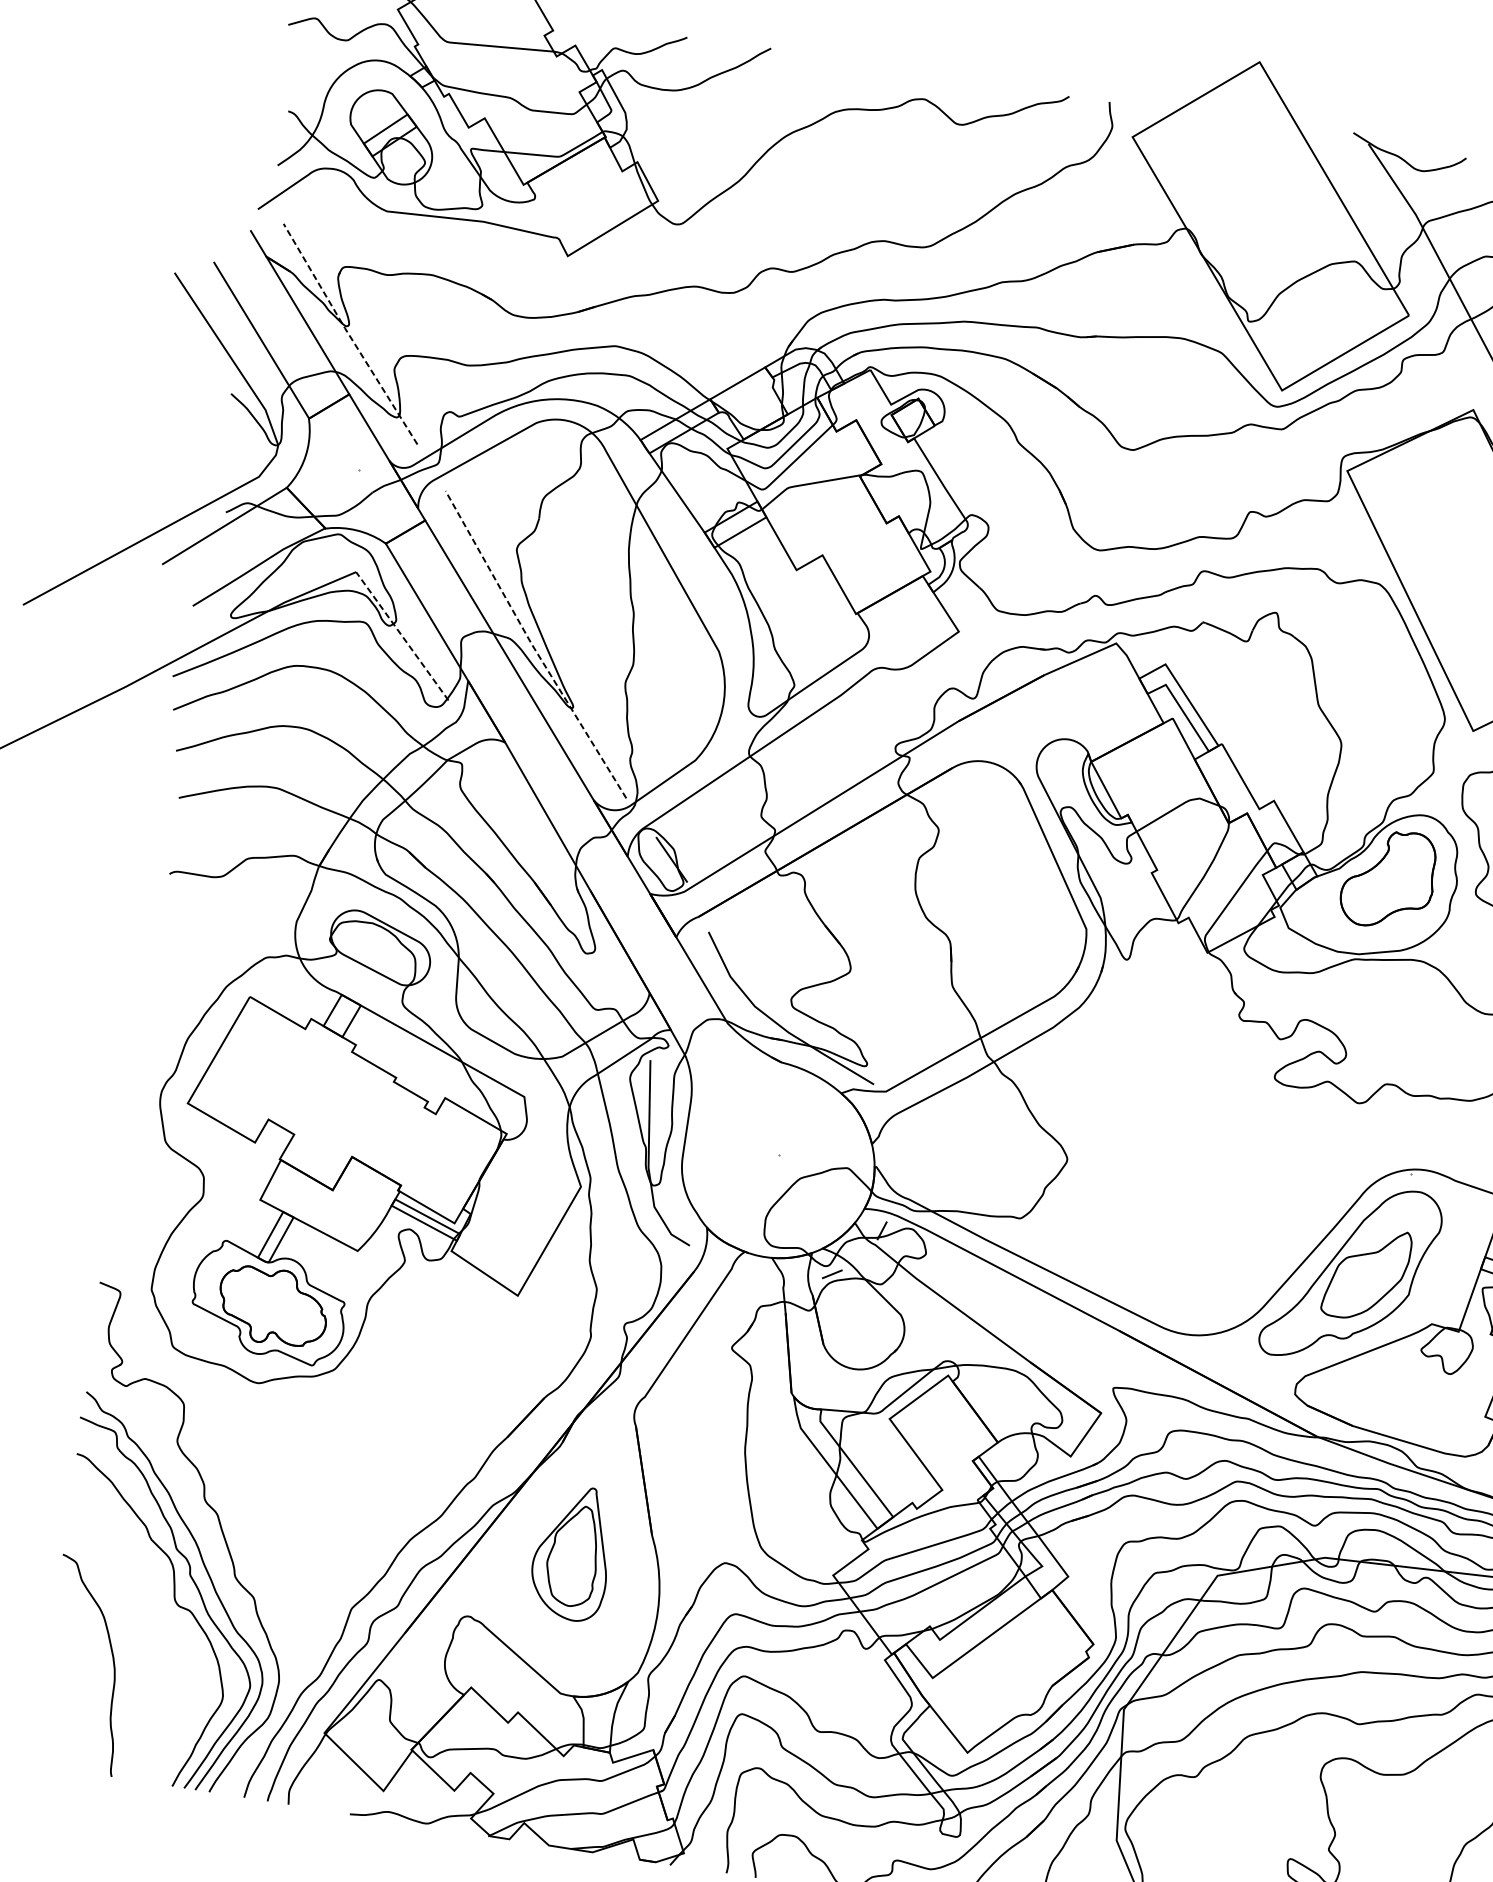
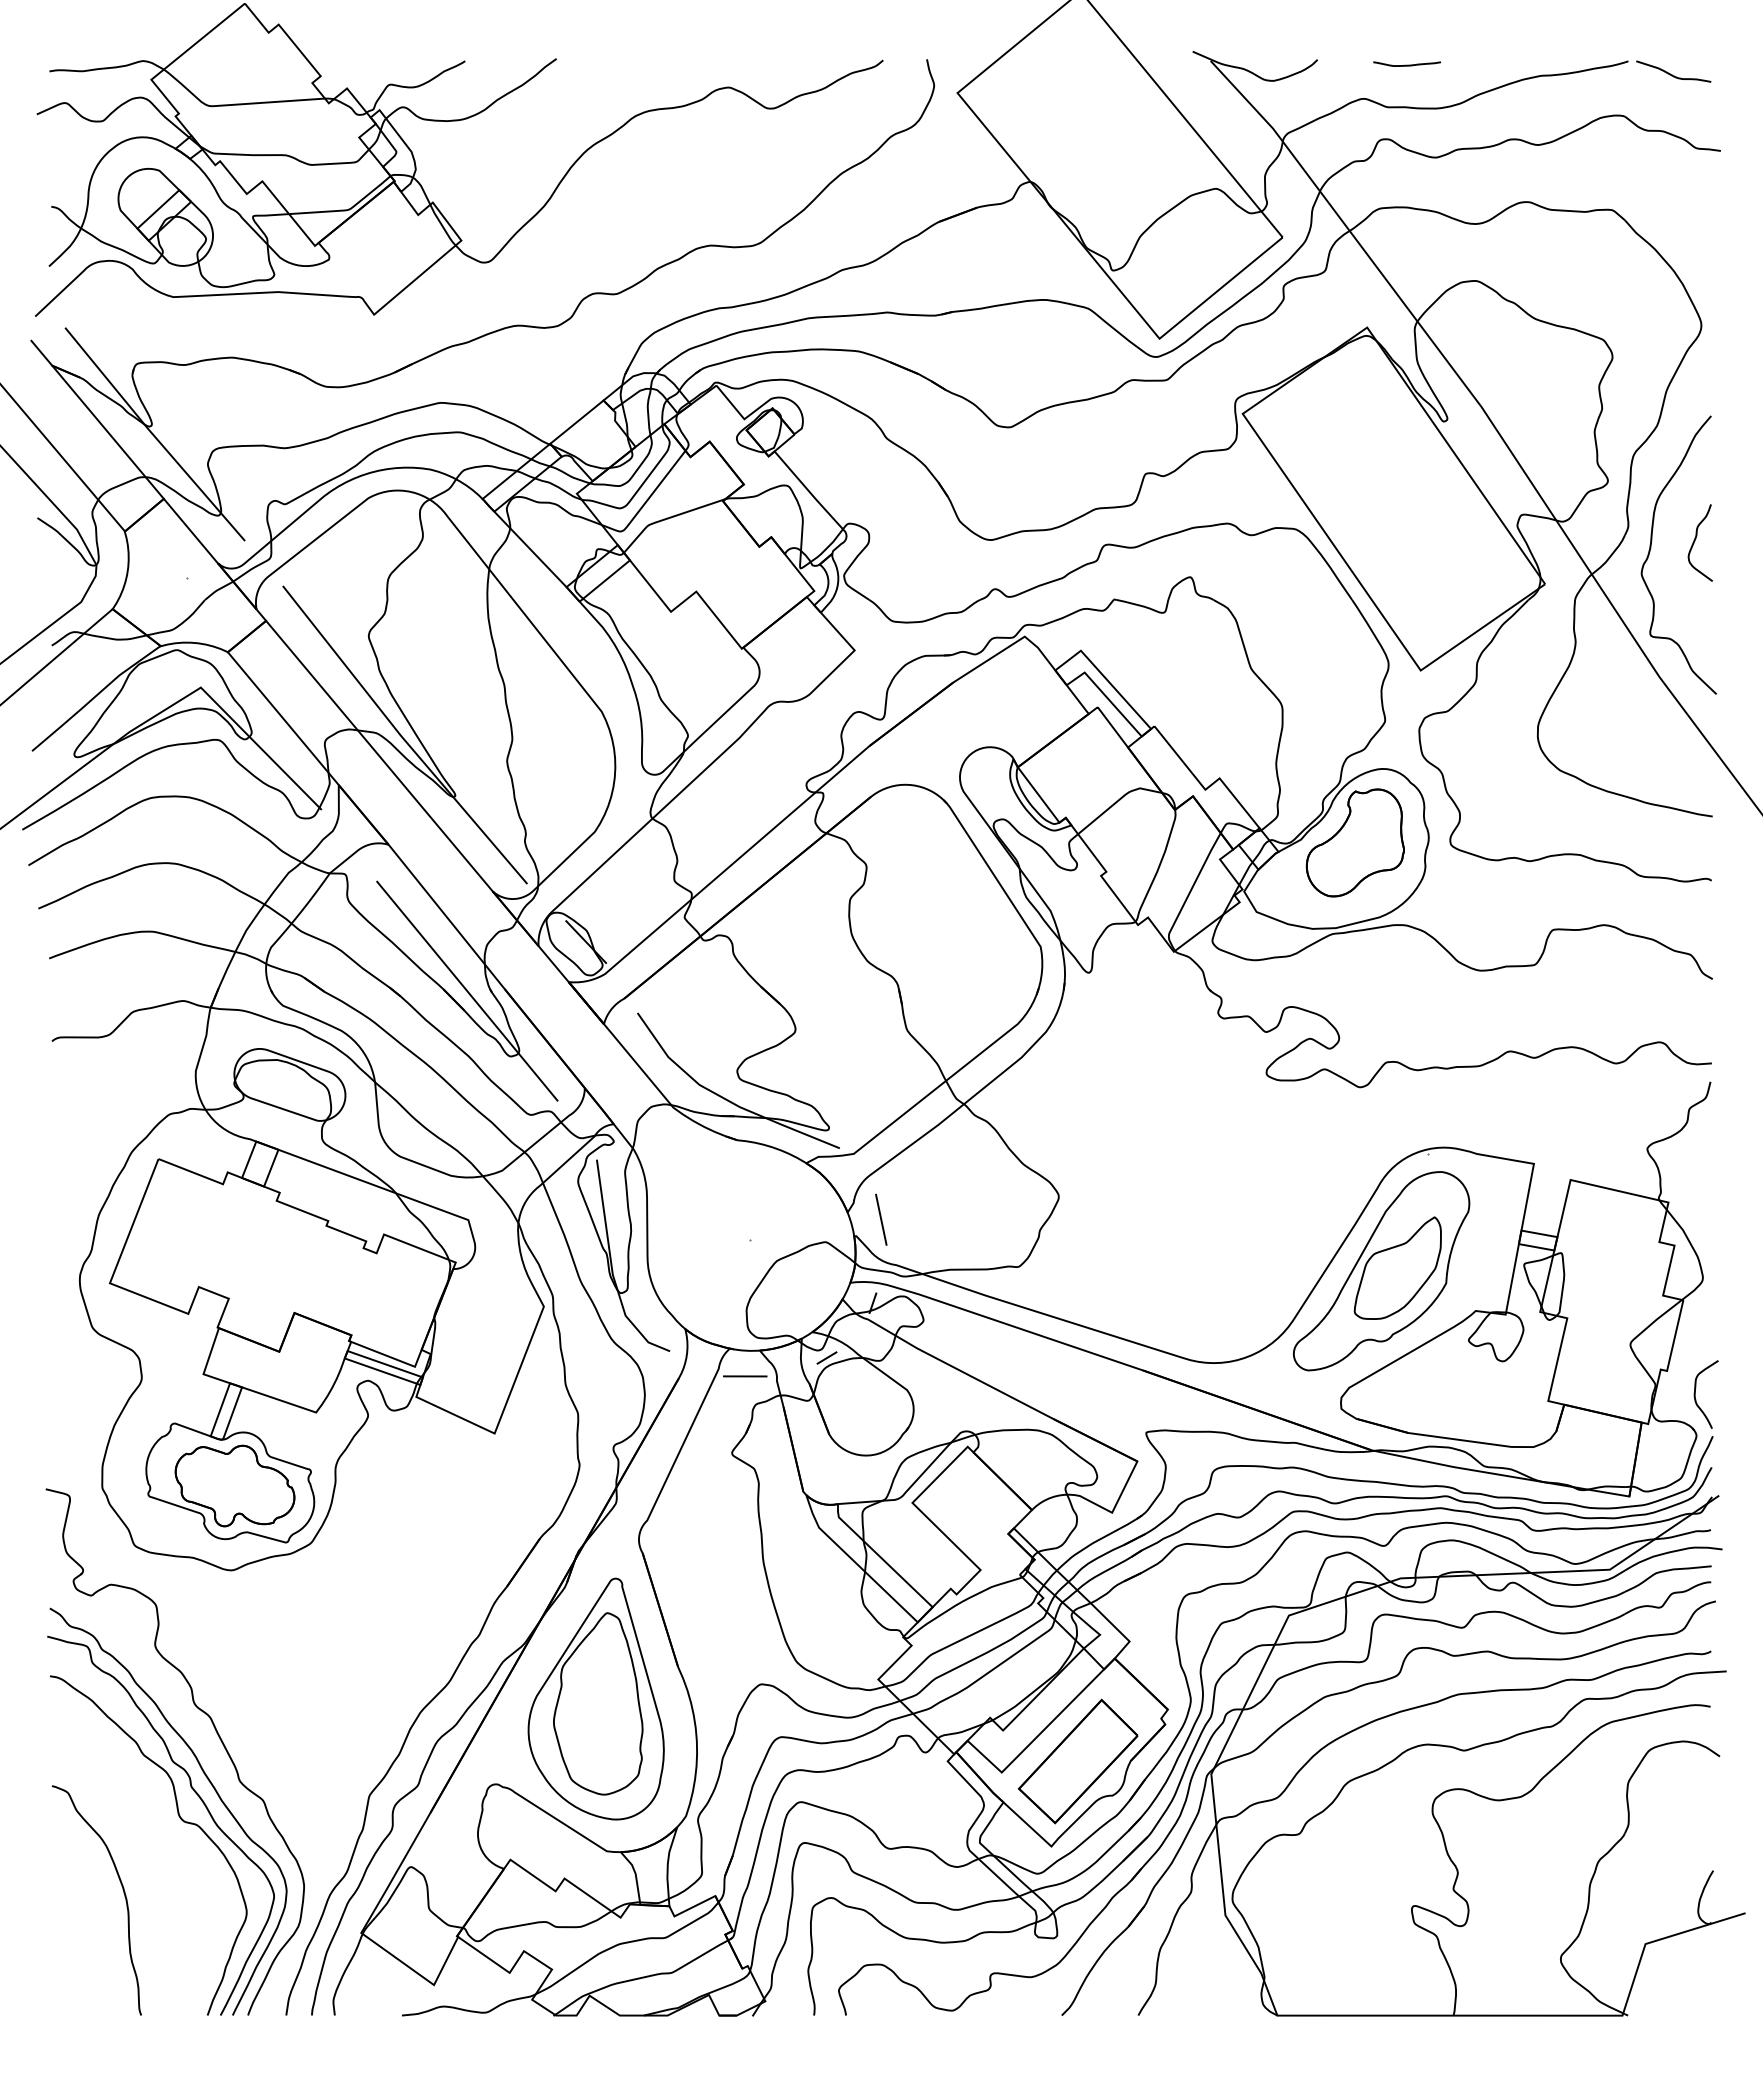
line: (349, 334) -> (153, 434), dashed -> solid
line: (402, 636) -> (261, 748), dashed -> solid
line: (533, 646) -> (402, 737), dashed -> solid
line: (556, 887) -> (467, 990), added
line: (901, 1155) -> (881, 1219), added
line: (755, 1279) -> (745, 1376), added
part: (572, 1552) -> (595, 1698), size x1.67
part: (1003, 1678) -> (1077, 1761), added

